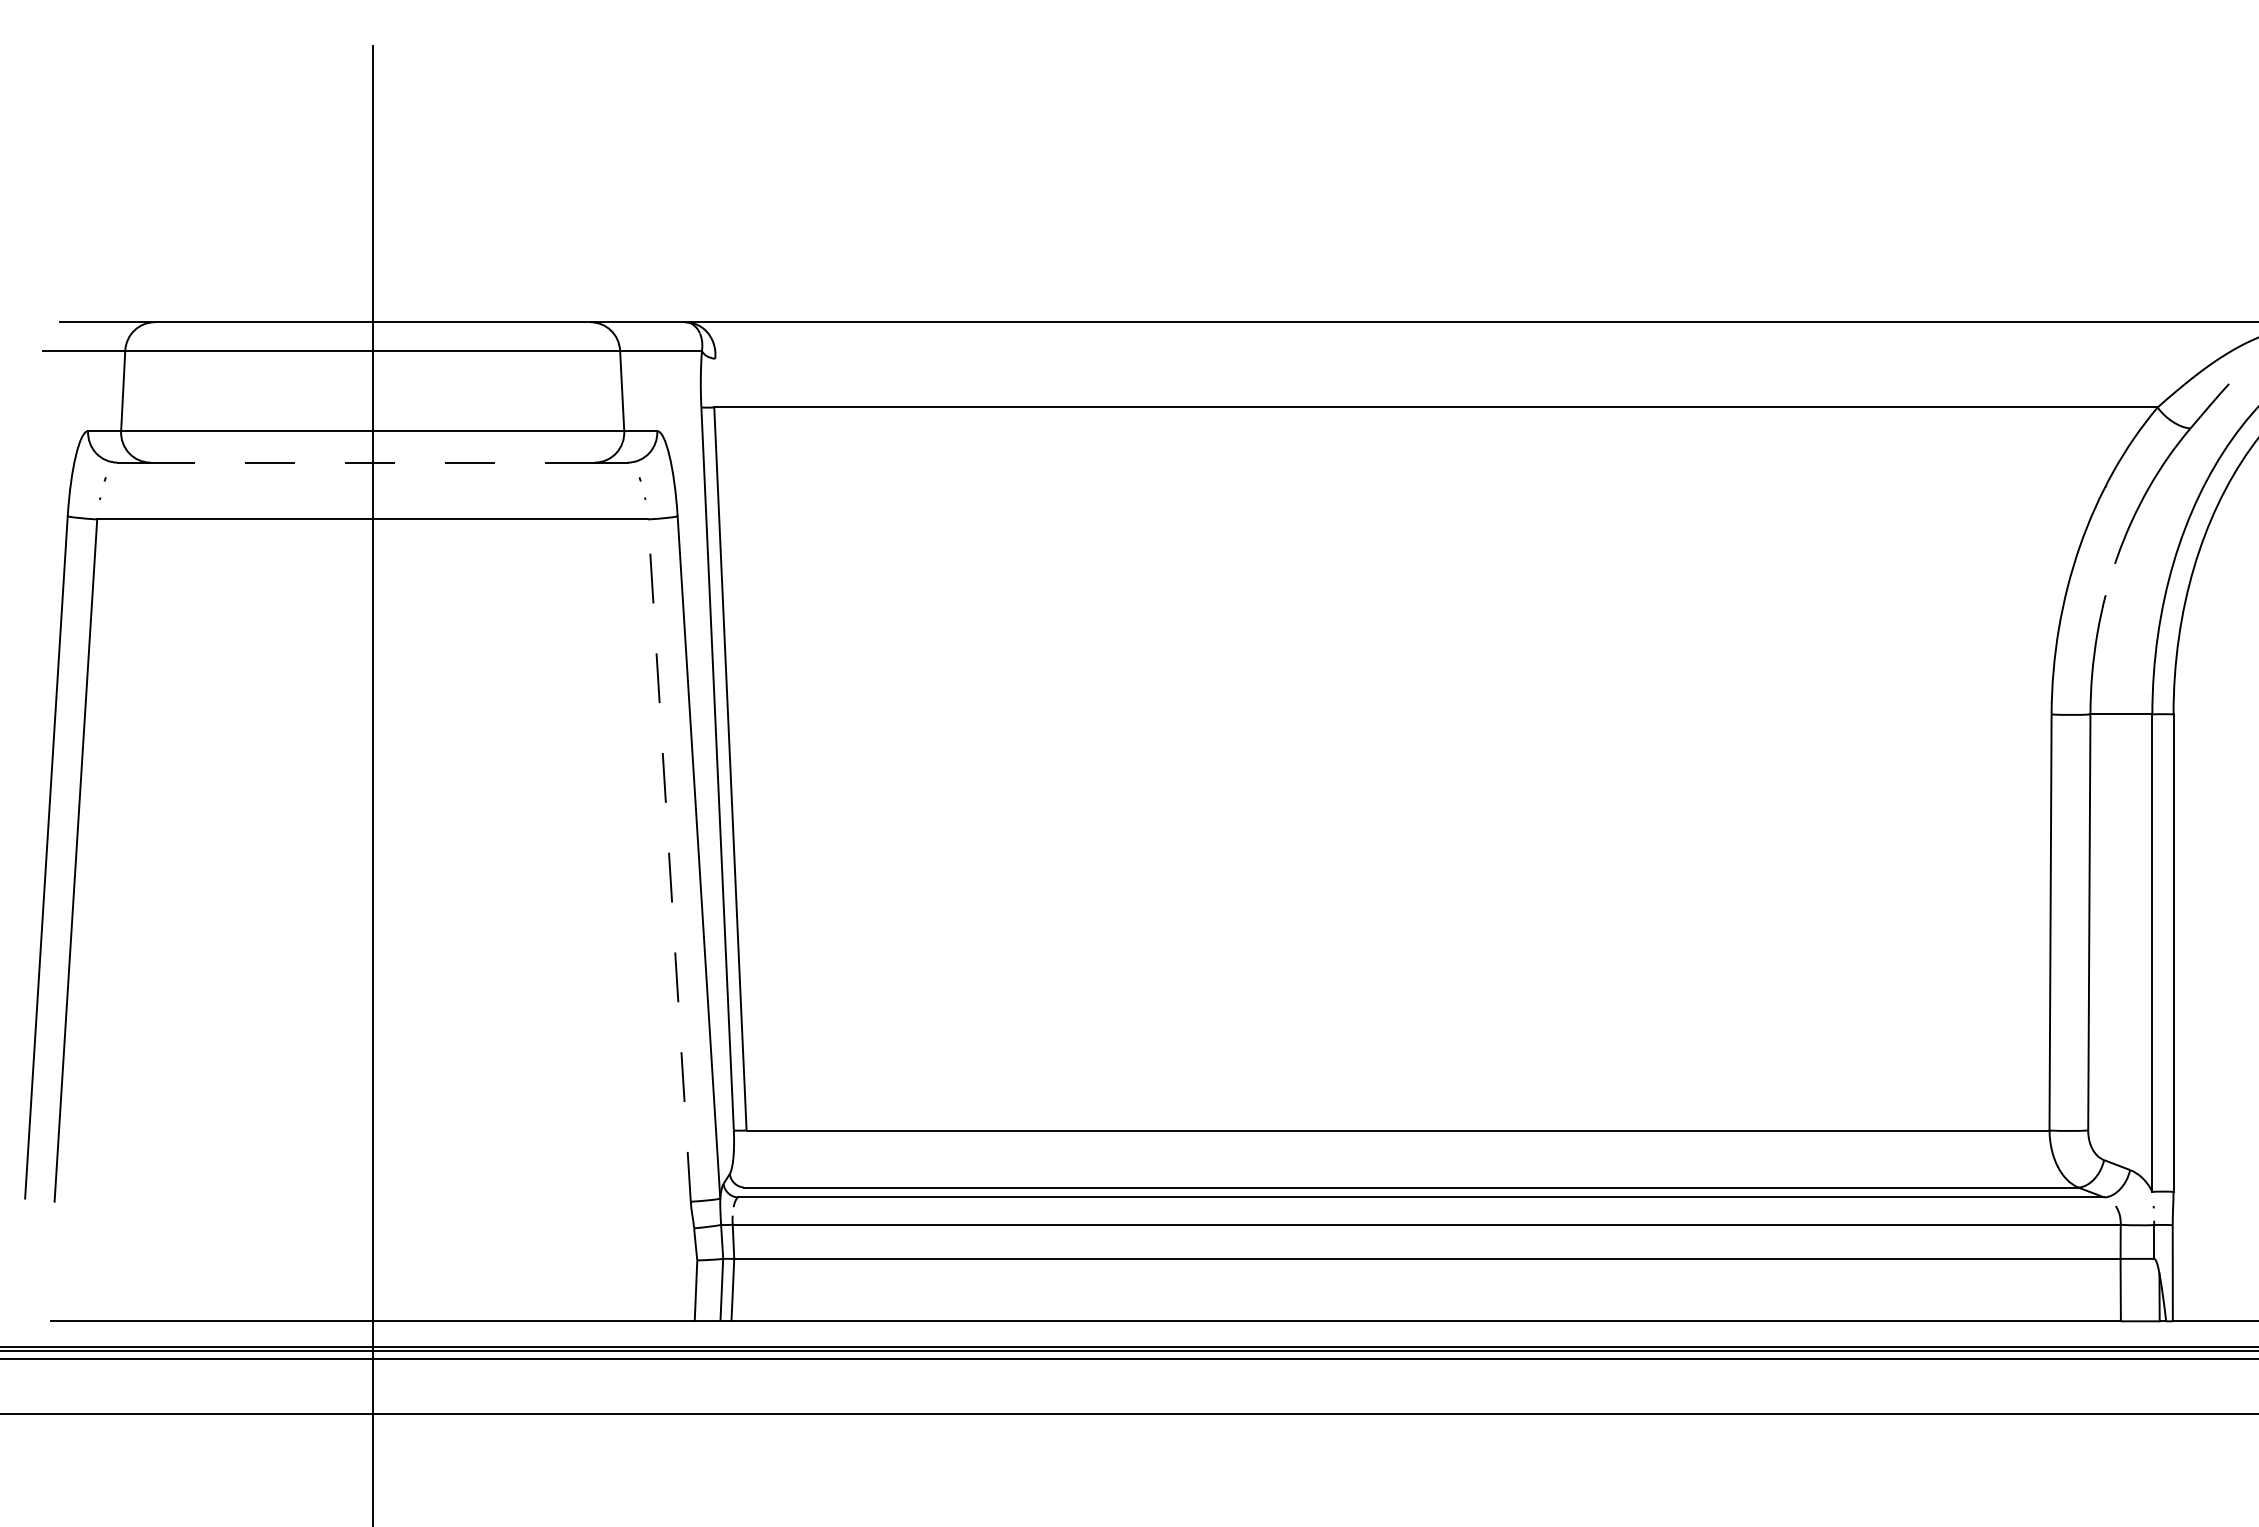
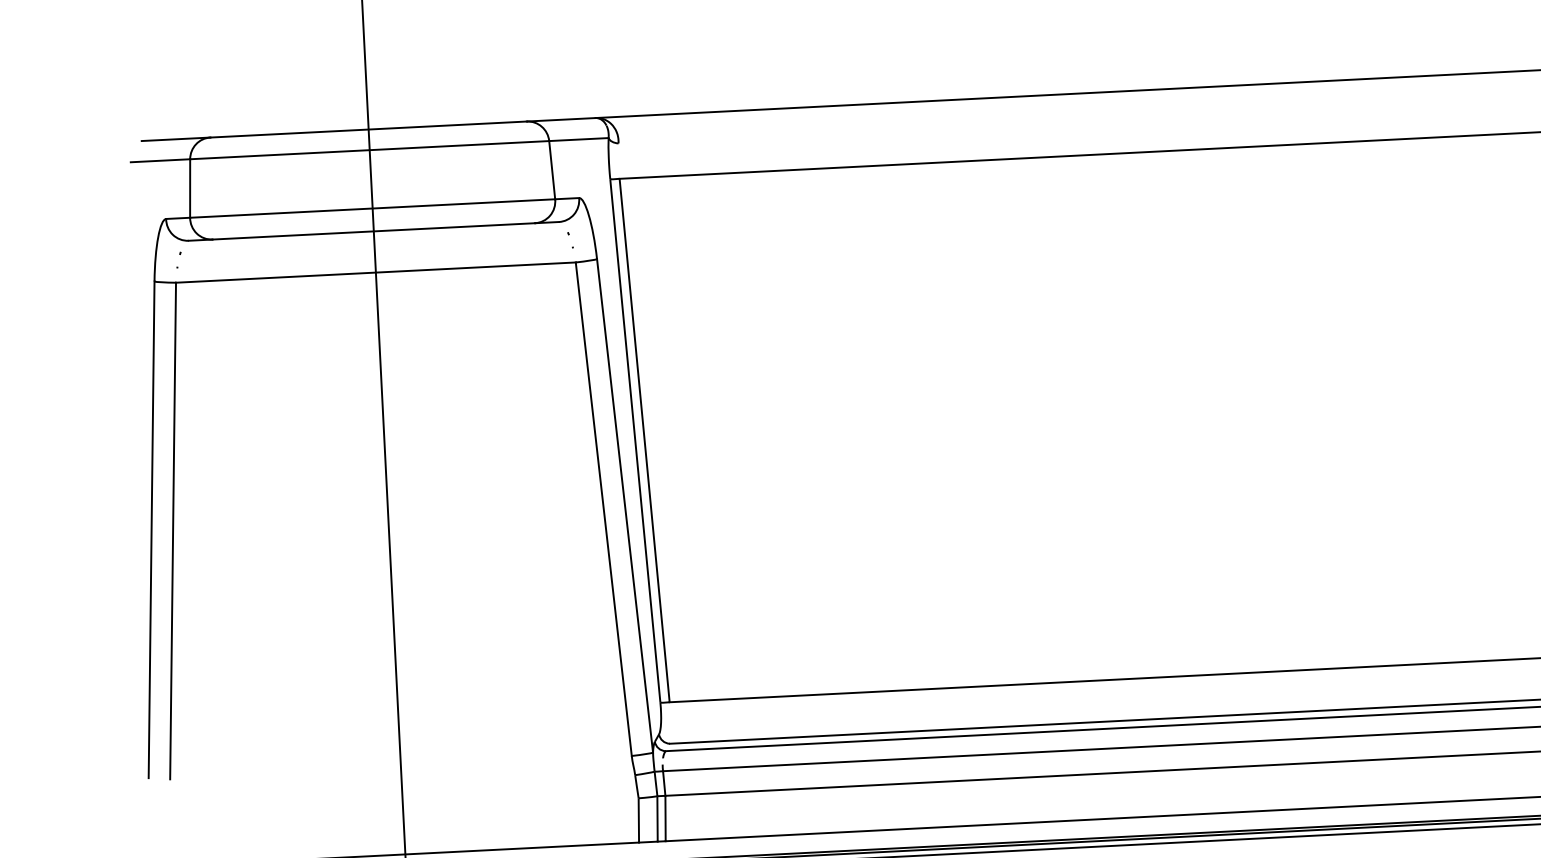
line: (372, 462) -> (373, 231), dashed -> solid
line: (669, 860) -> (603, 509), dashed -> solid

